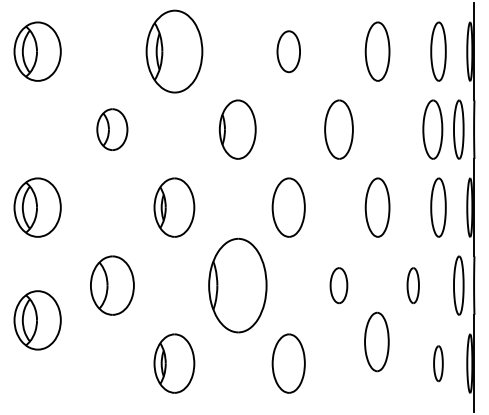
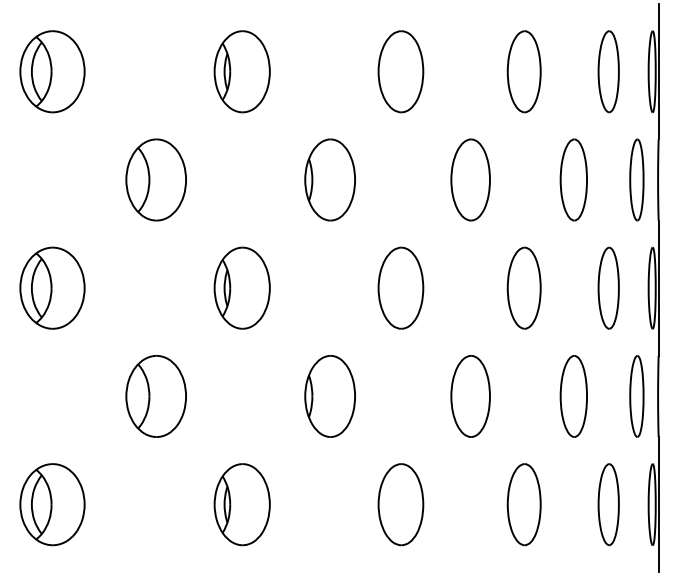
part: (173, 51) -> (241, 71), size x0.71
part: (288, 51) -> (400, 71), size x1.43
part: (111, 129) -> (155, 179), size x1.43
part: (432, 129) -> (573, 179), moved
part: (237, 285) -> (329, 396), size x0.62
part: (338, 285) -> (470, 396), size x1.67
part: (413, 285) -> (573, 396), size x1.67
part: (37, 320) -> (52, 504), moved
part: (376, 341) -> (523, 504), moved
part: (438, 363) -> (608, 504), size x1.67

